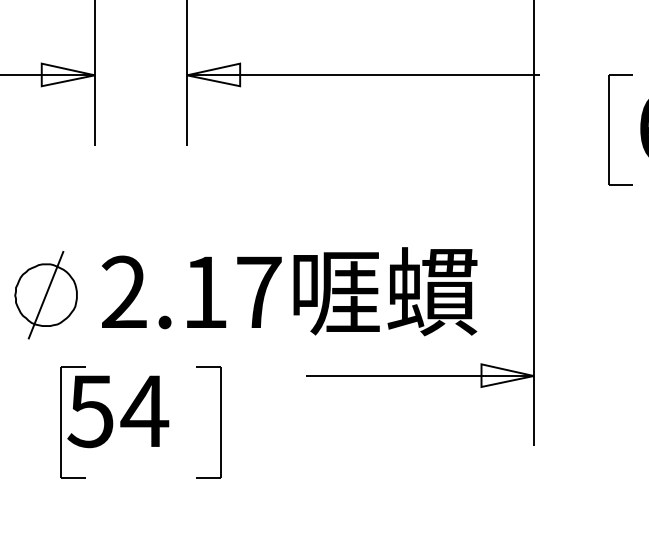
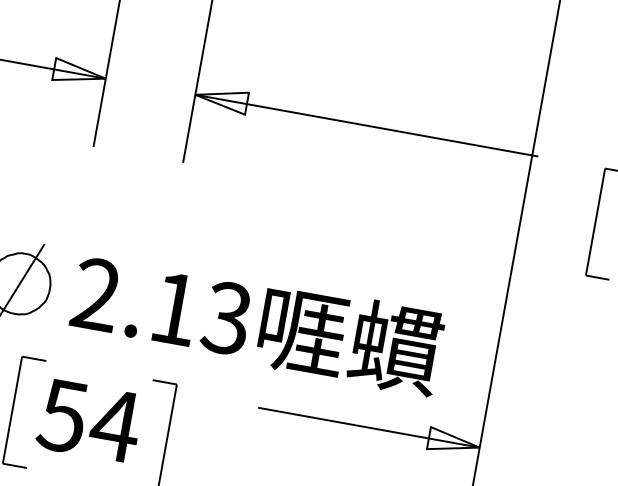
text: (258, 292) -> (226, 318), 2.17 -> 2.13
text: (118, 411) -> (89, 421), moved

